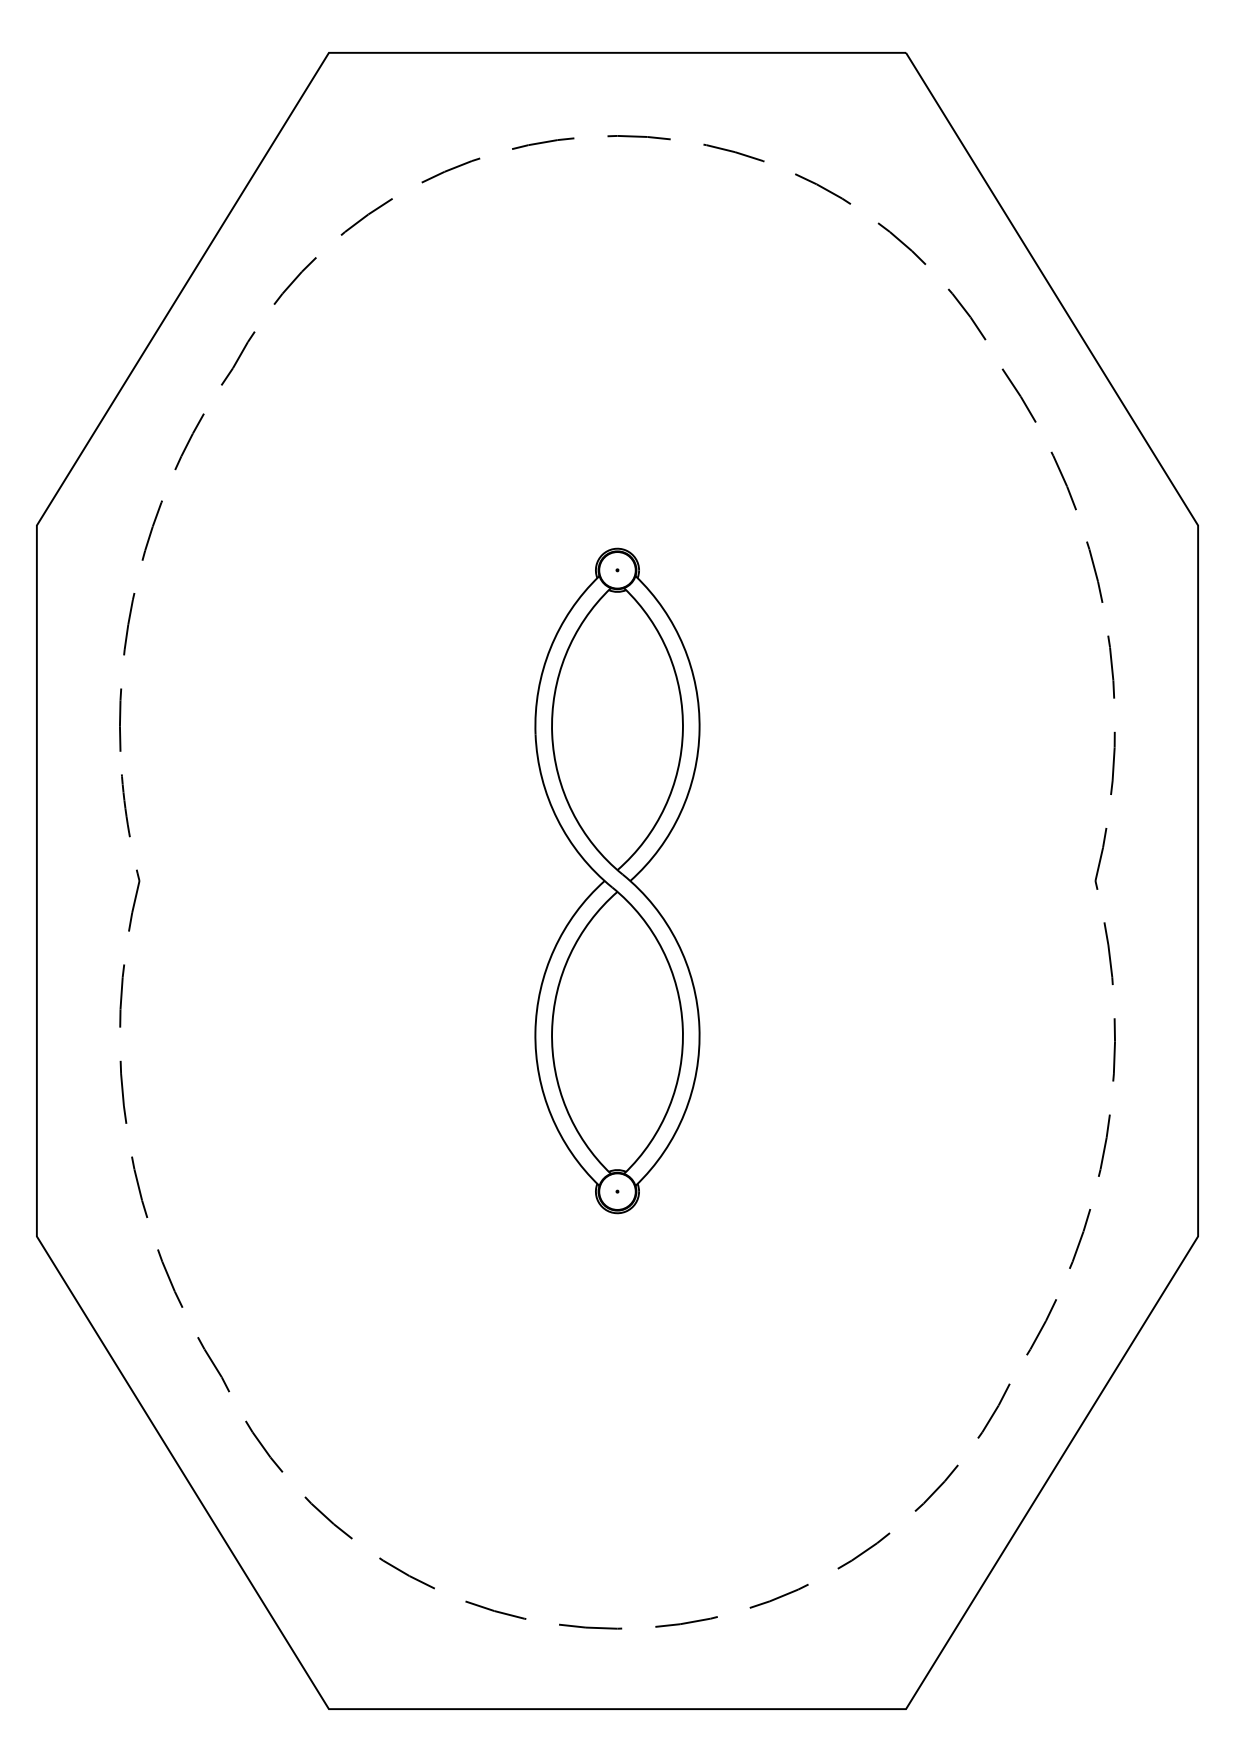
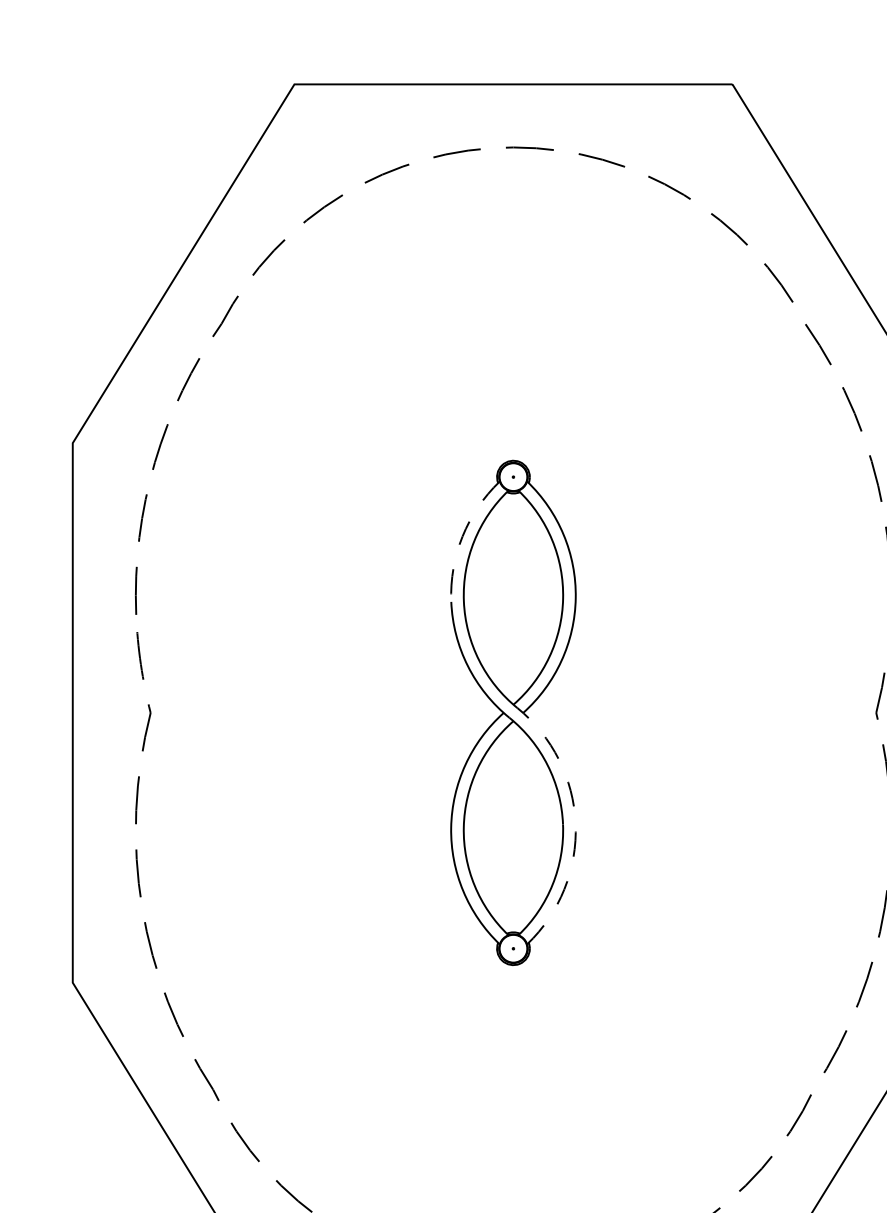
arc: (550, 648) -> (462, 536), solid -> dashed
arc: (699, 1027) -> (575, 824), solid -> dashed

